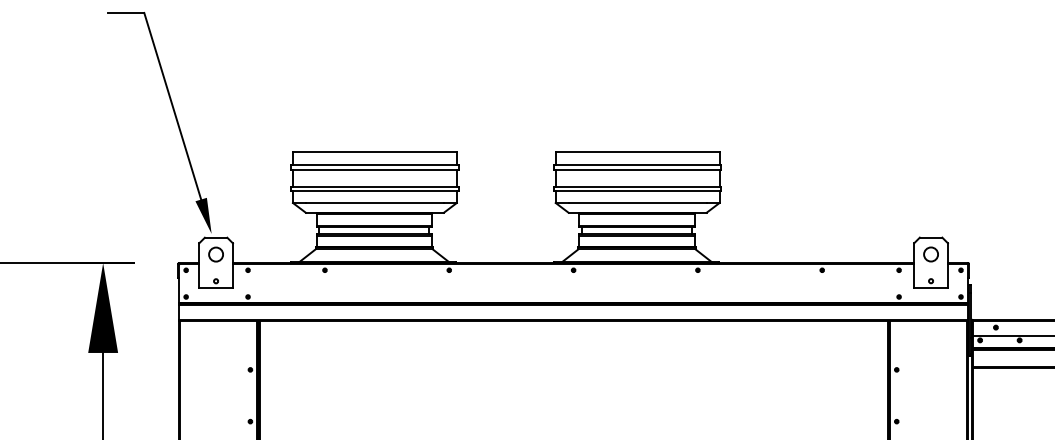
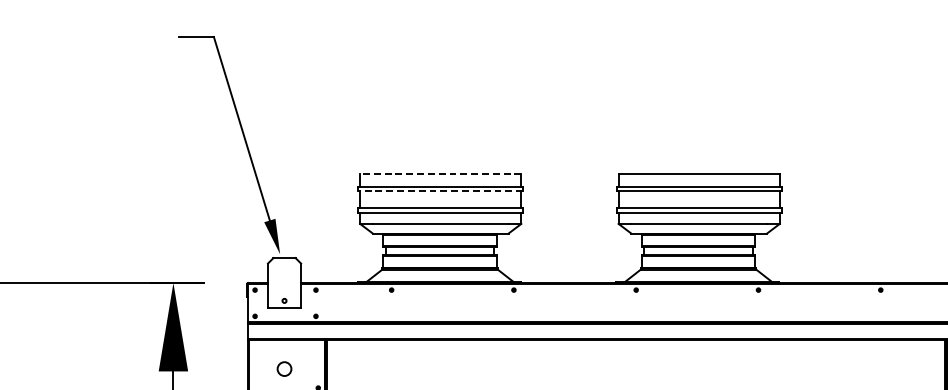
line: (374, 152) -> (440, 174), solid -> dashed
line: (374, 169) -> (440, 190), solid -> dashed
circle: (215, 254) -> (283, 369), moved

